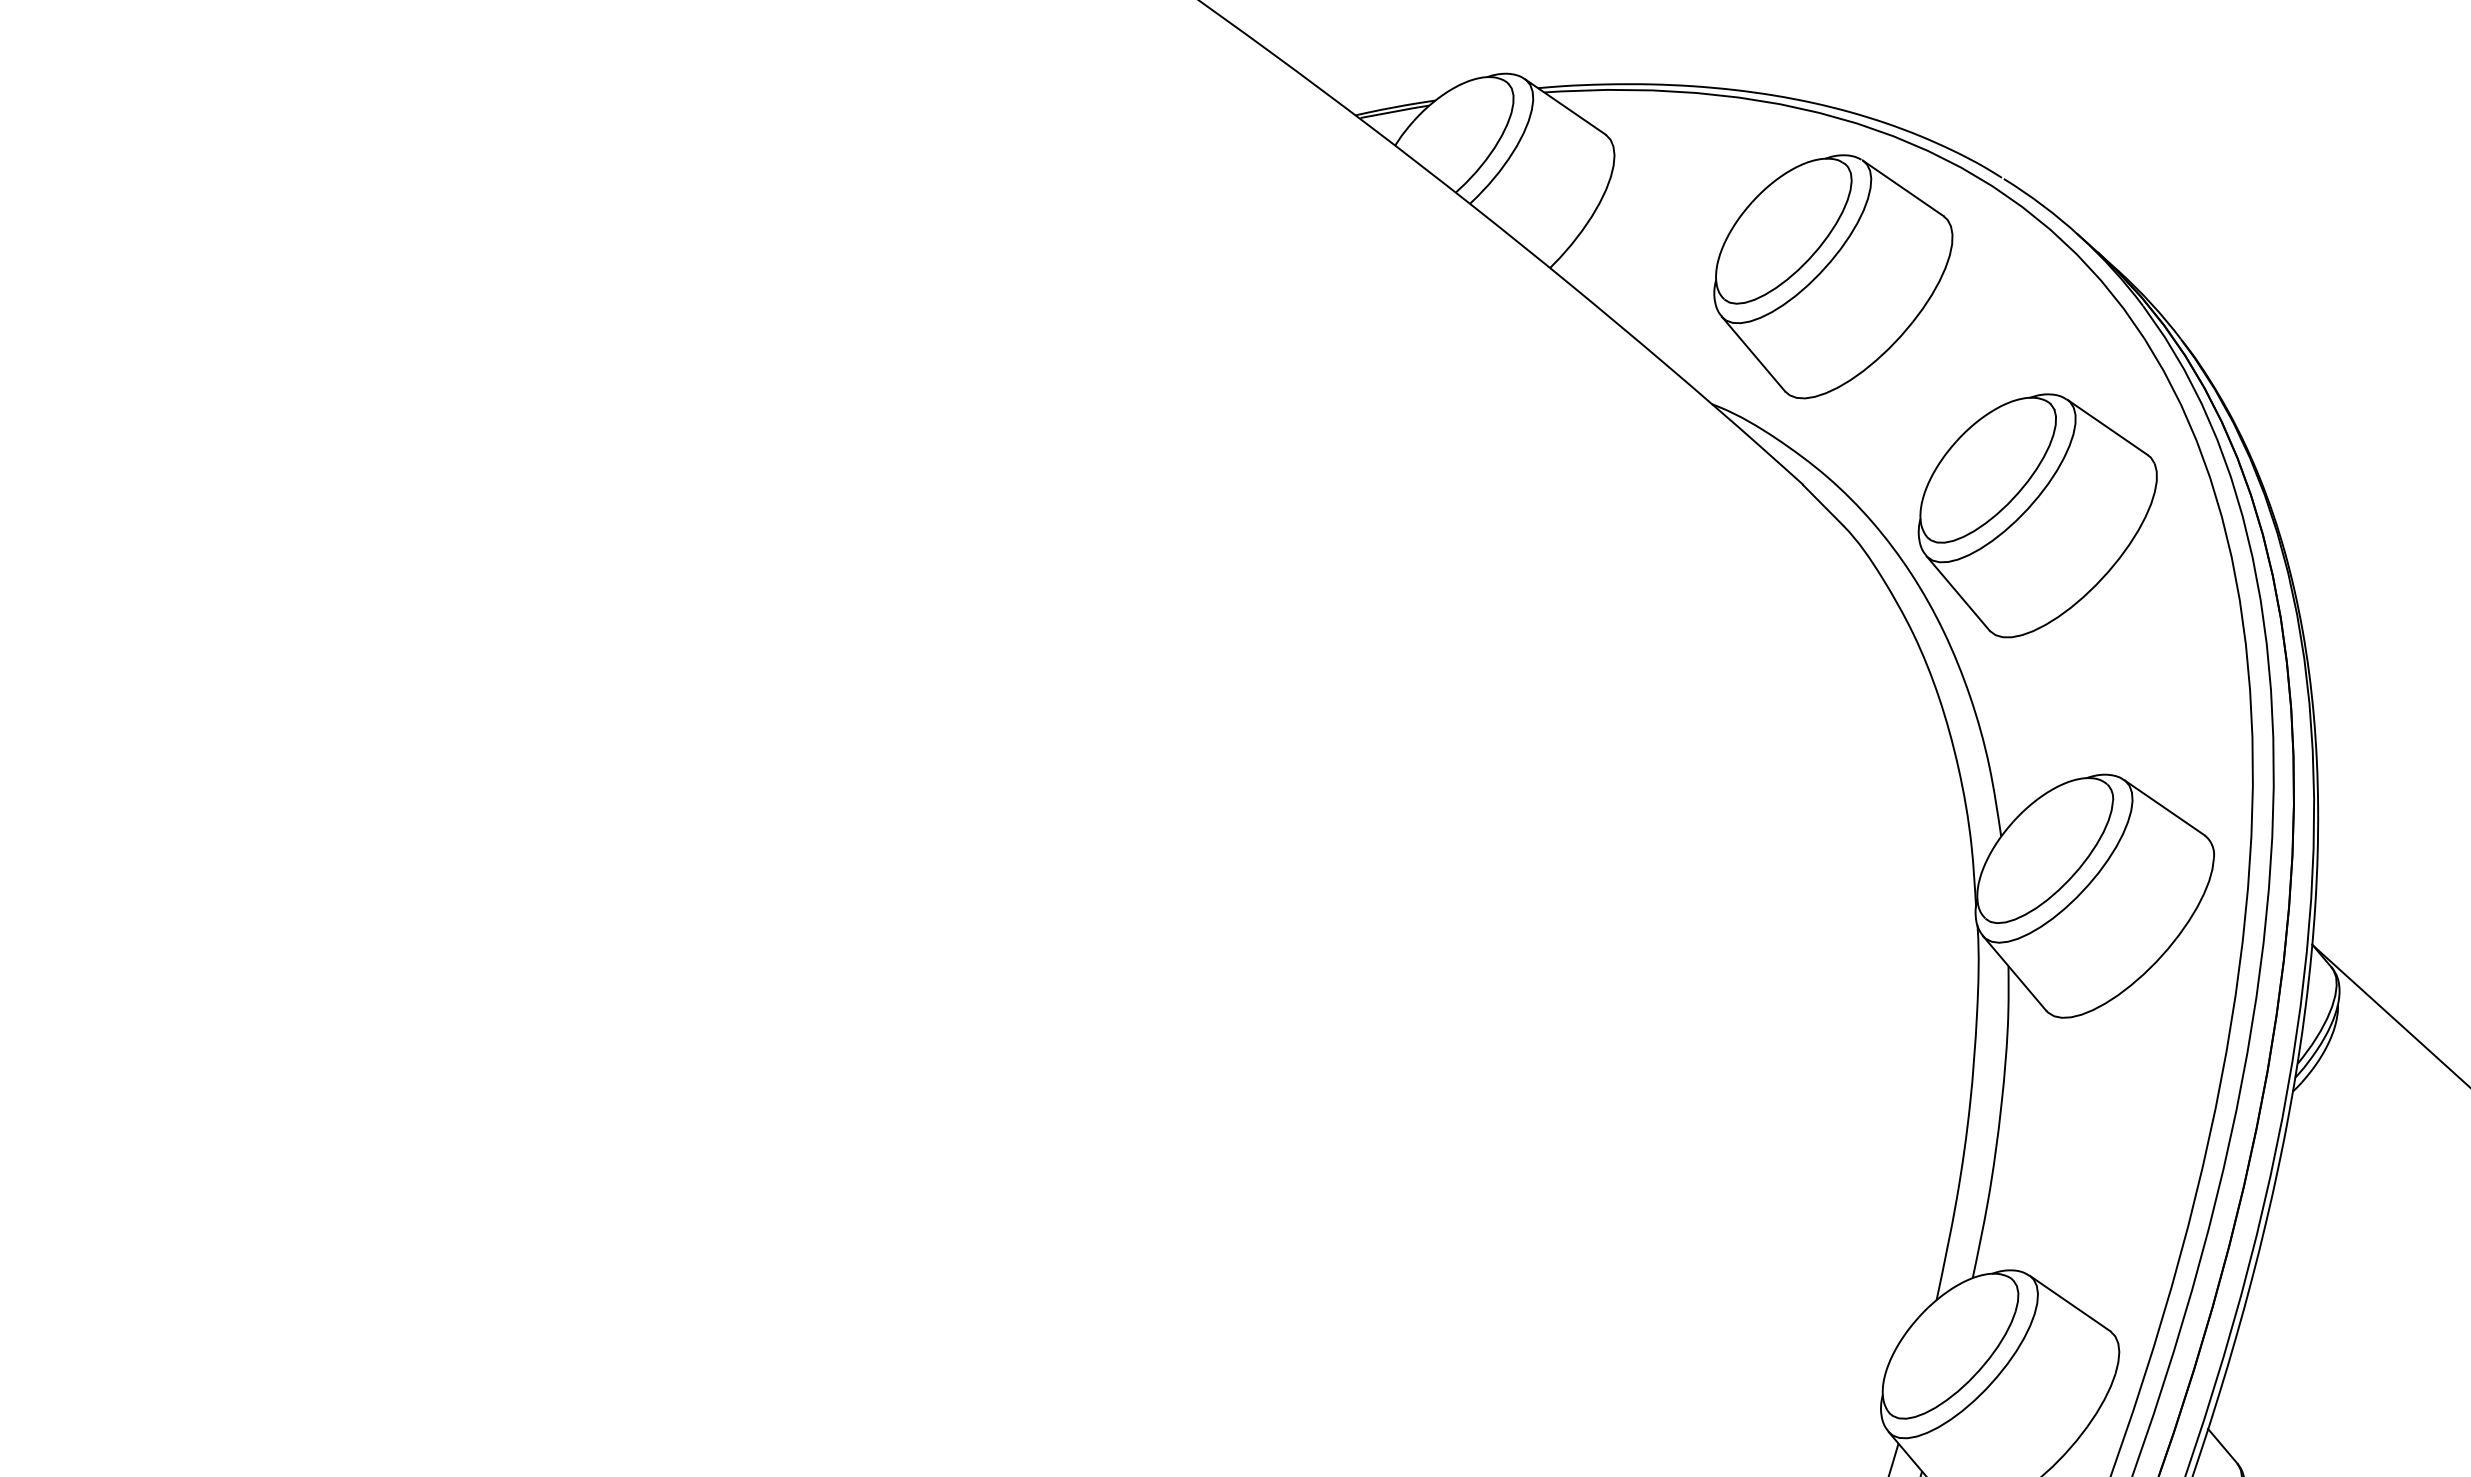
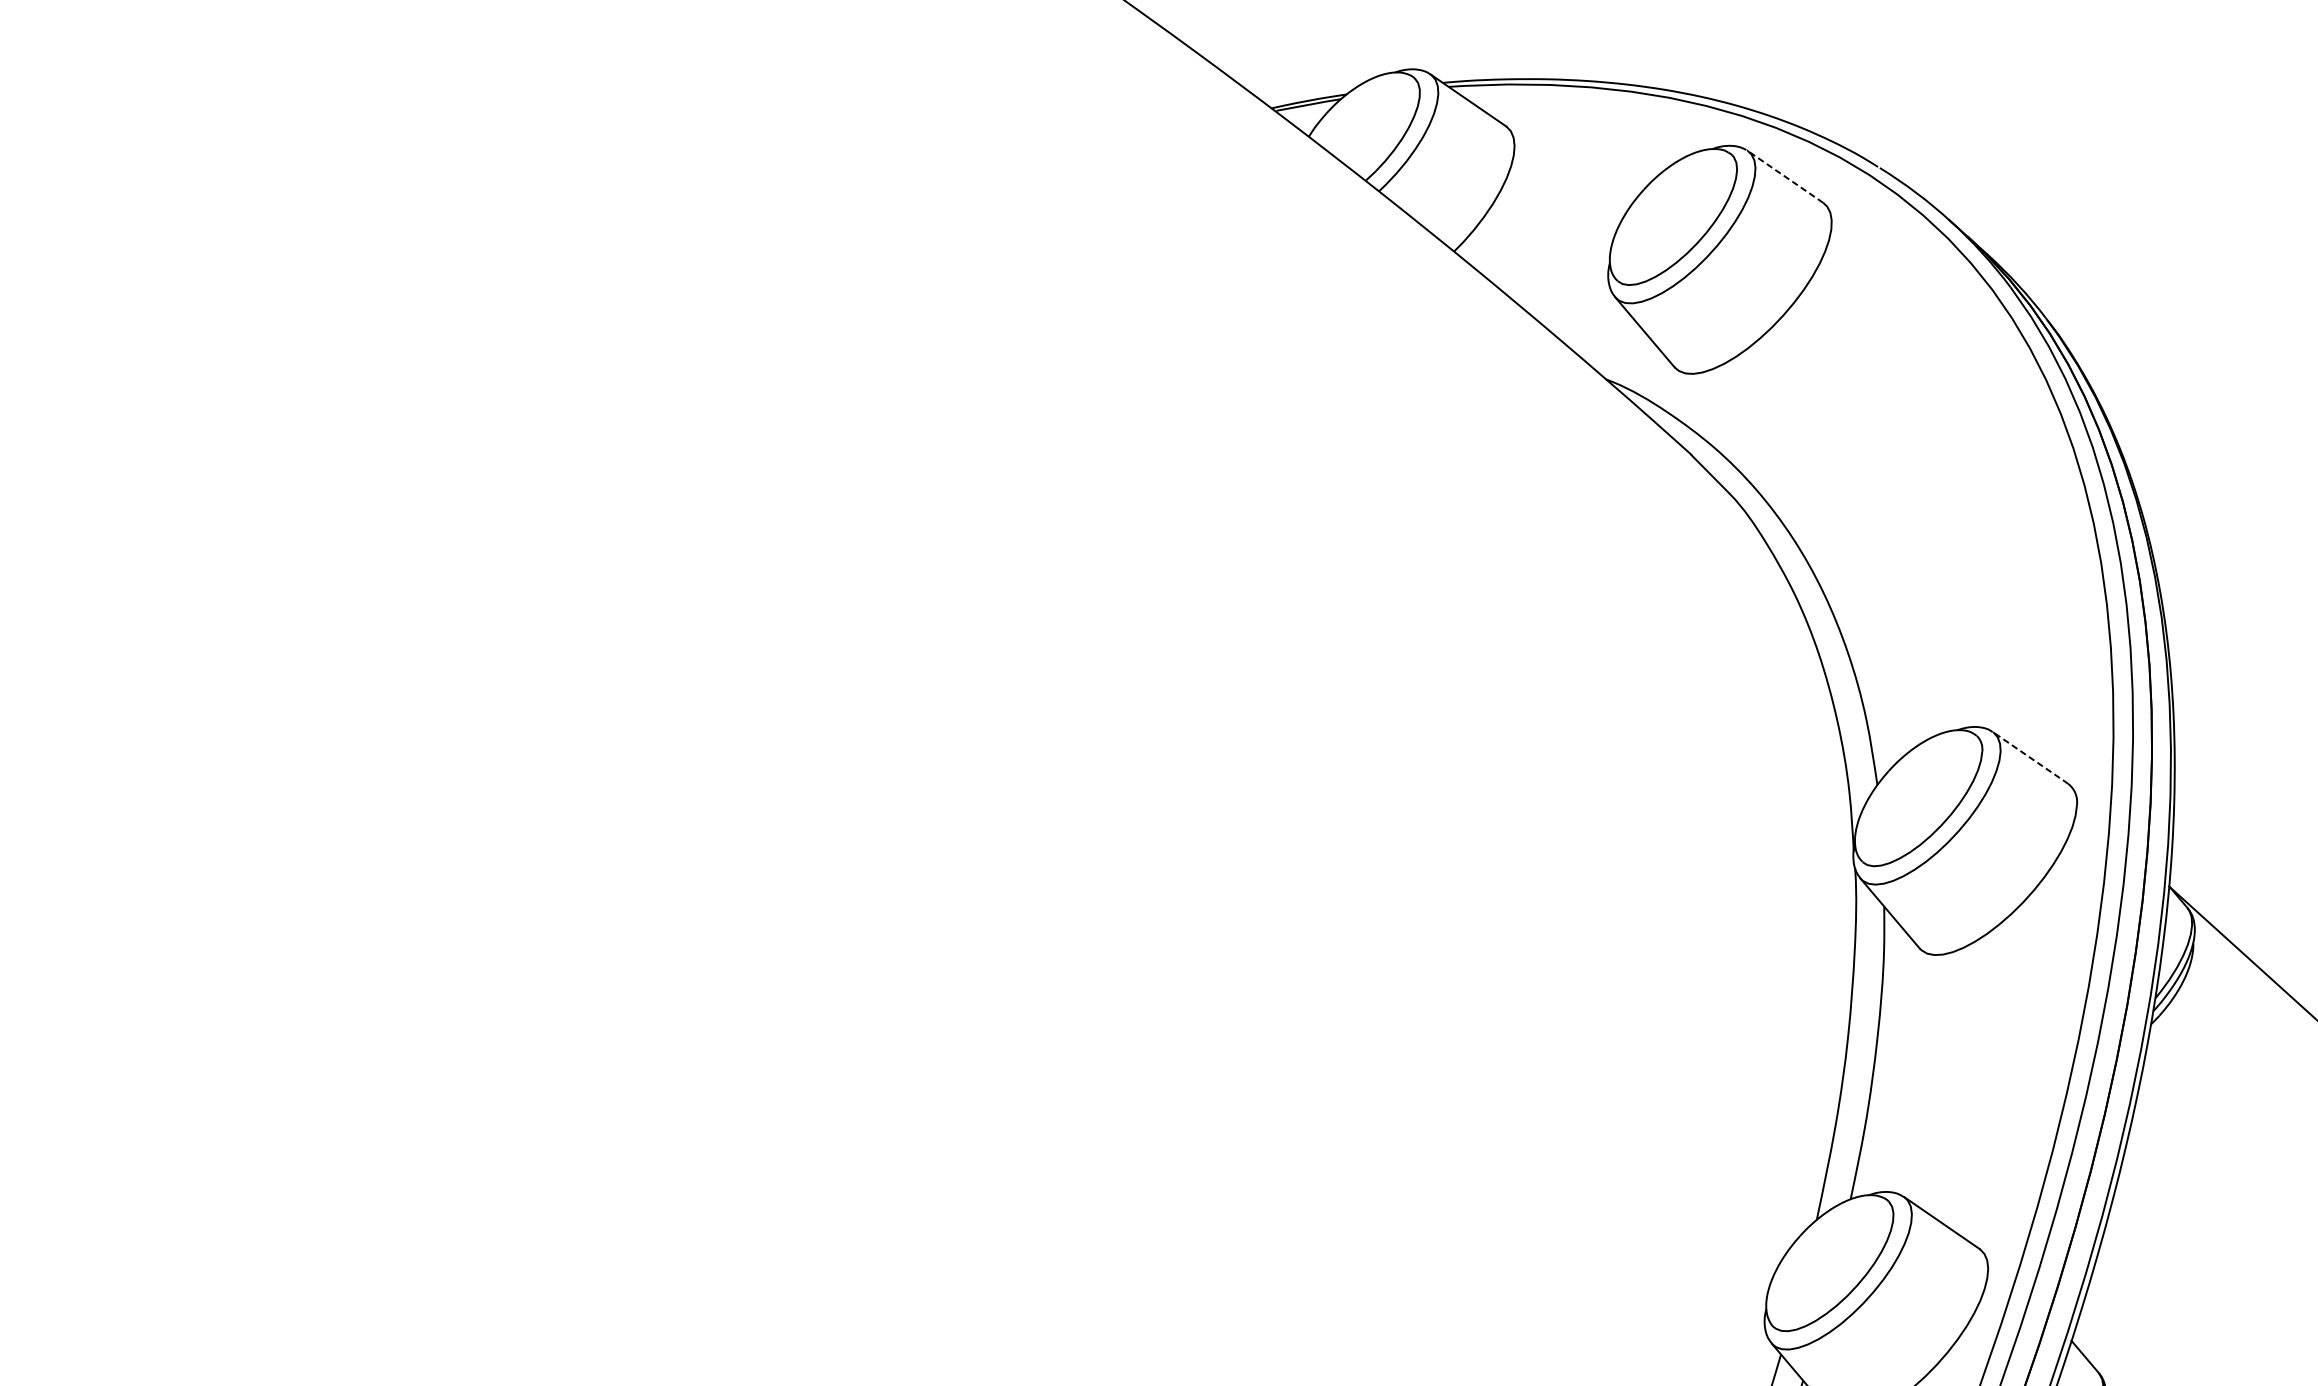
line: (1903, 188) -> (1785, 176), solid -> dashed
part: (2037, 515) -> (1911, 483), removed
line: (2164, 807) -> (2030, 757), solid -> dashed

